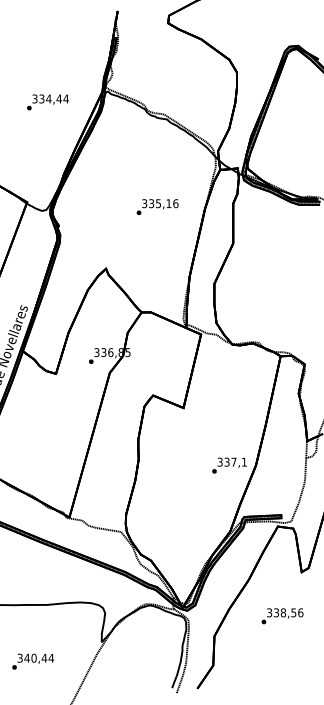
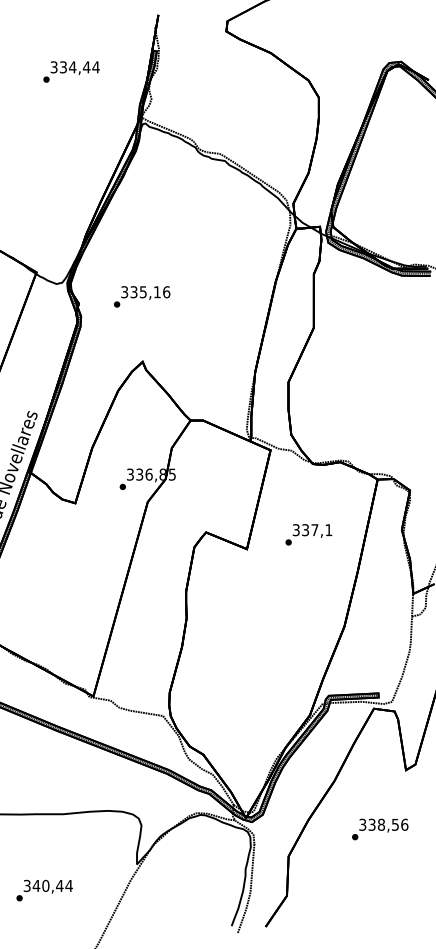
text: (47, 102) -> (71, 71), moved
text: (157, 206) -> (142, 296), moved
text: (229, 465) -> (308, 534), moved

